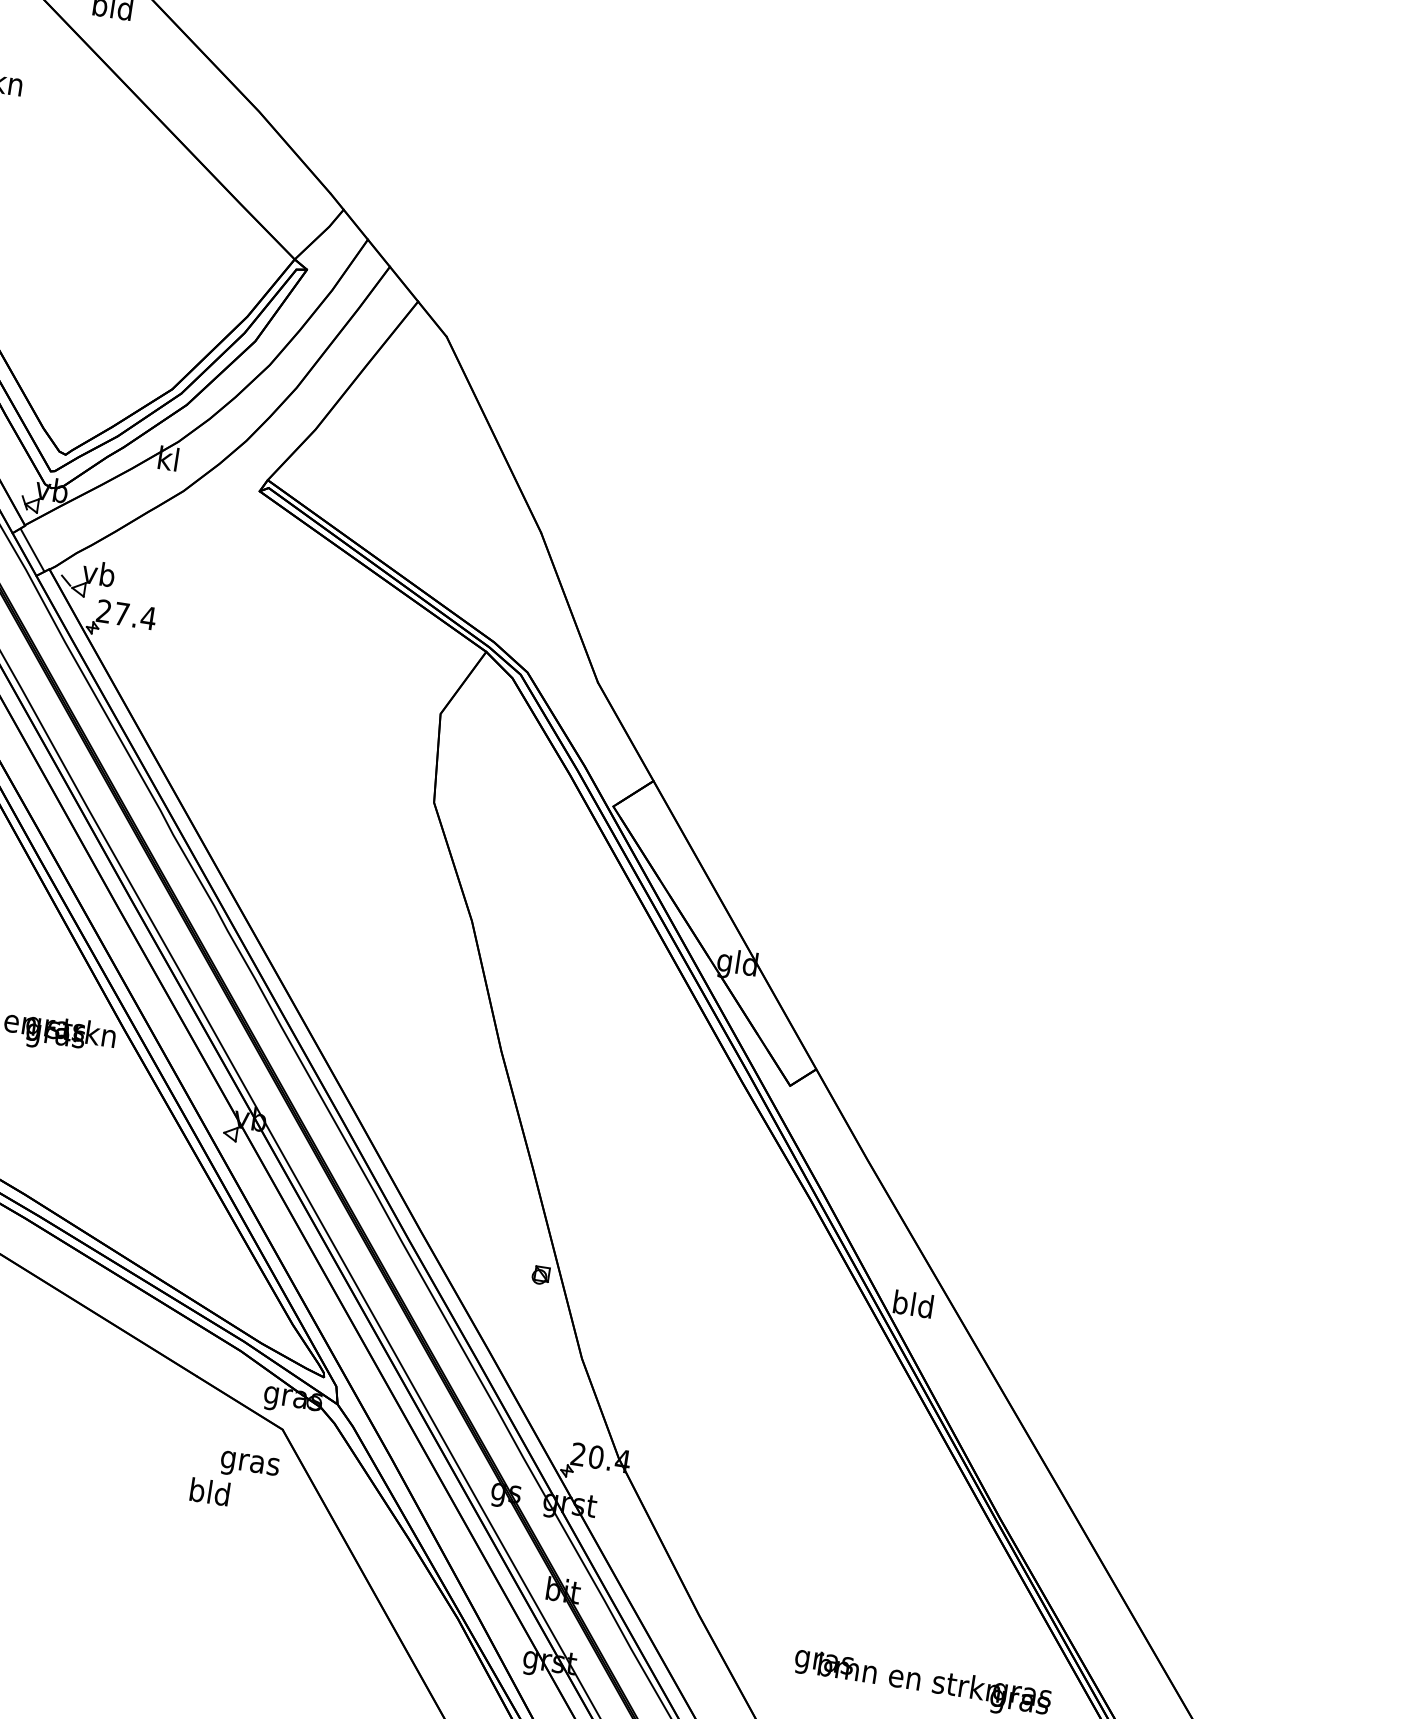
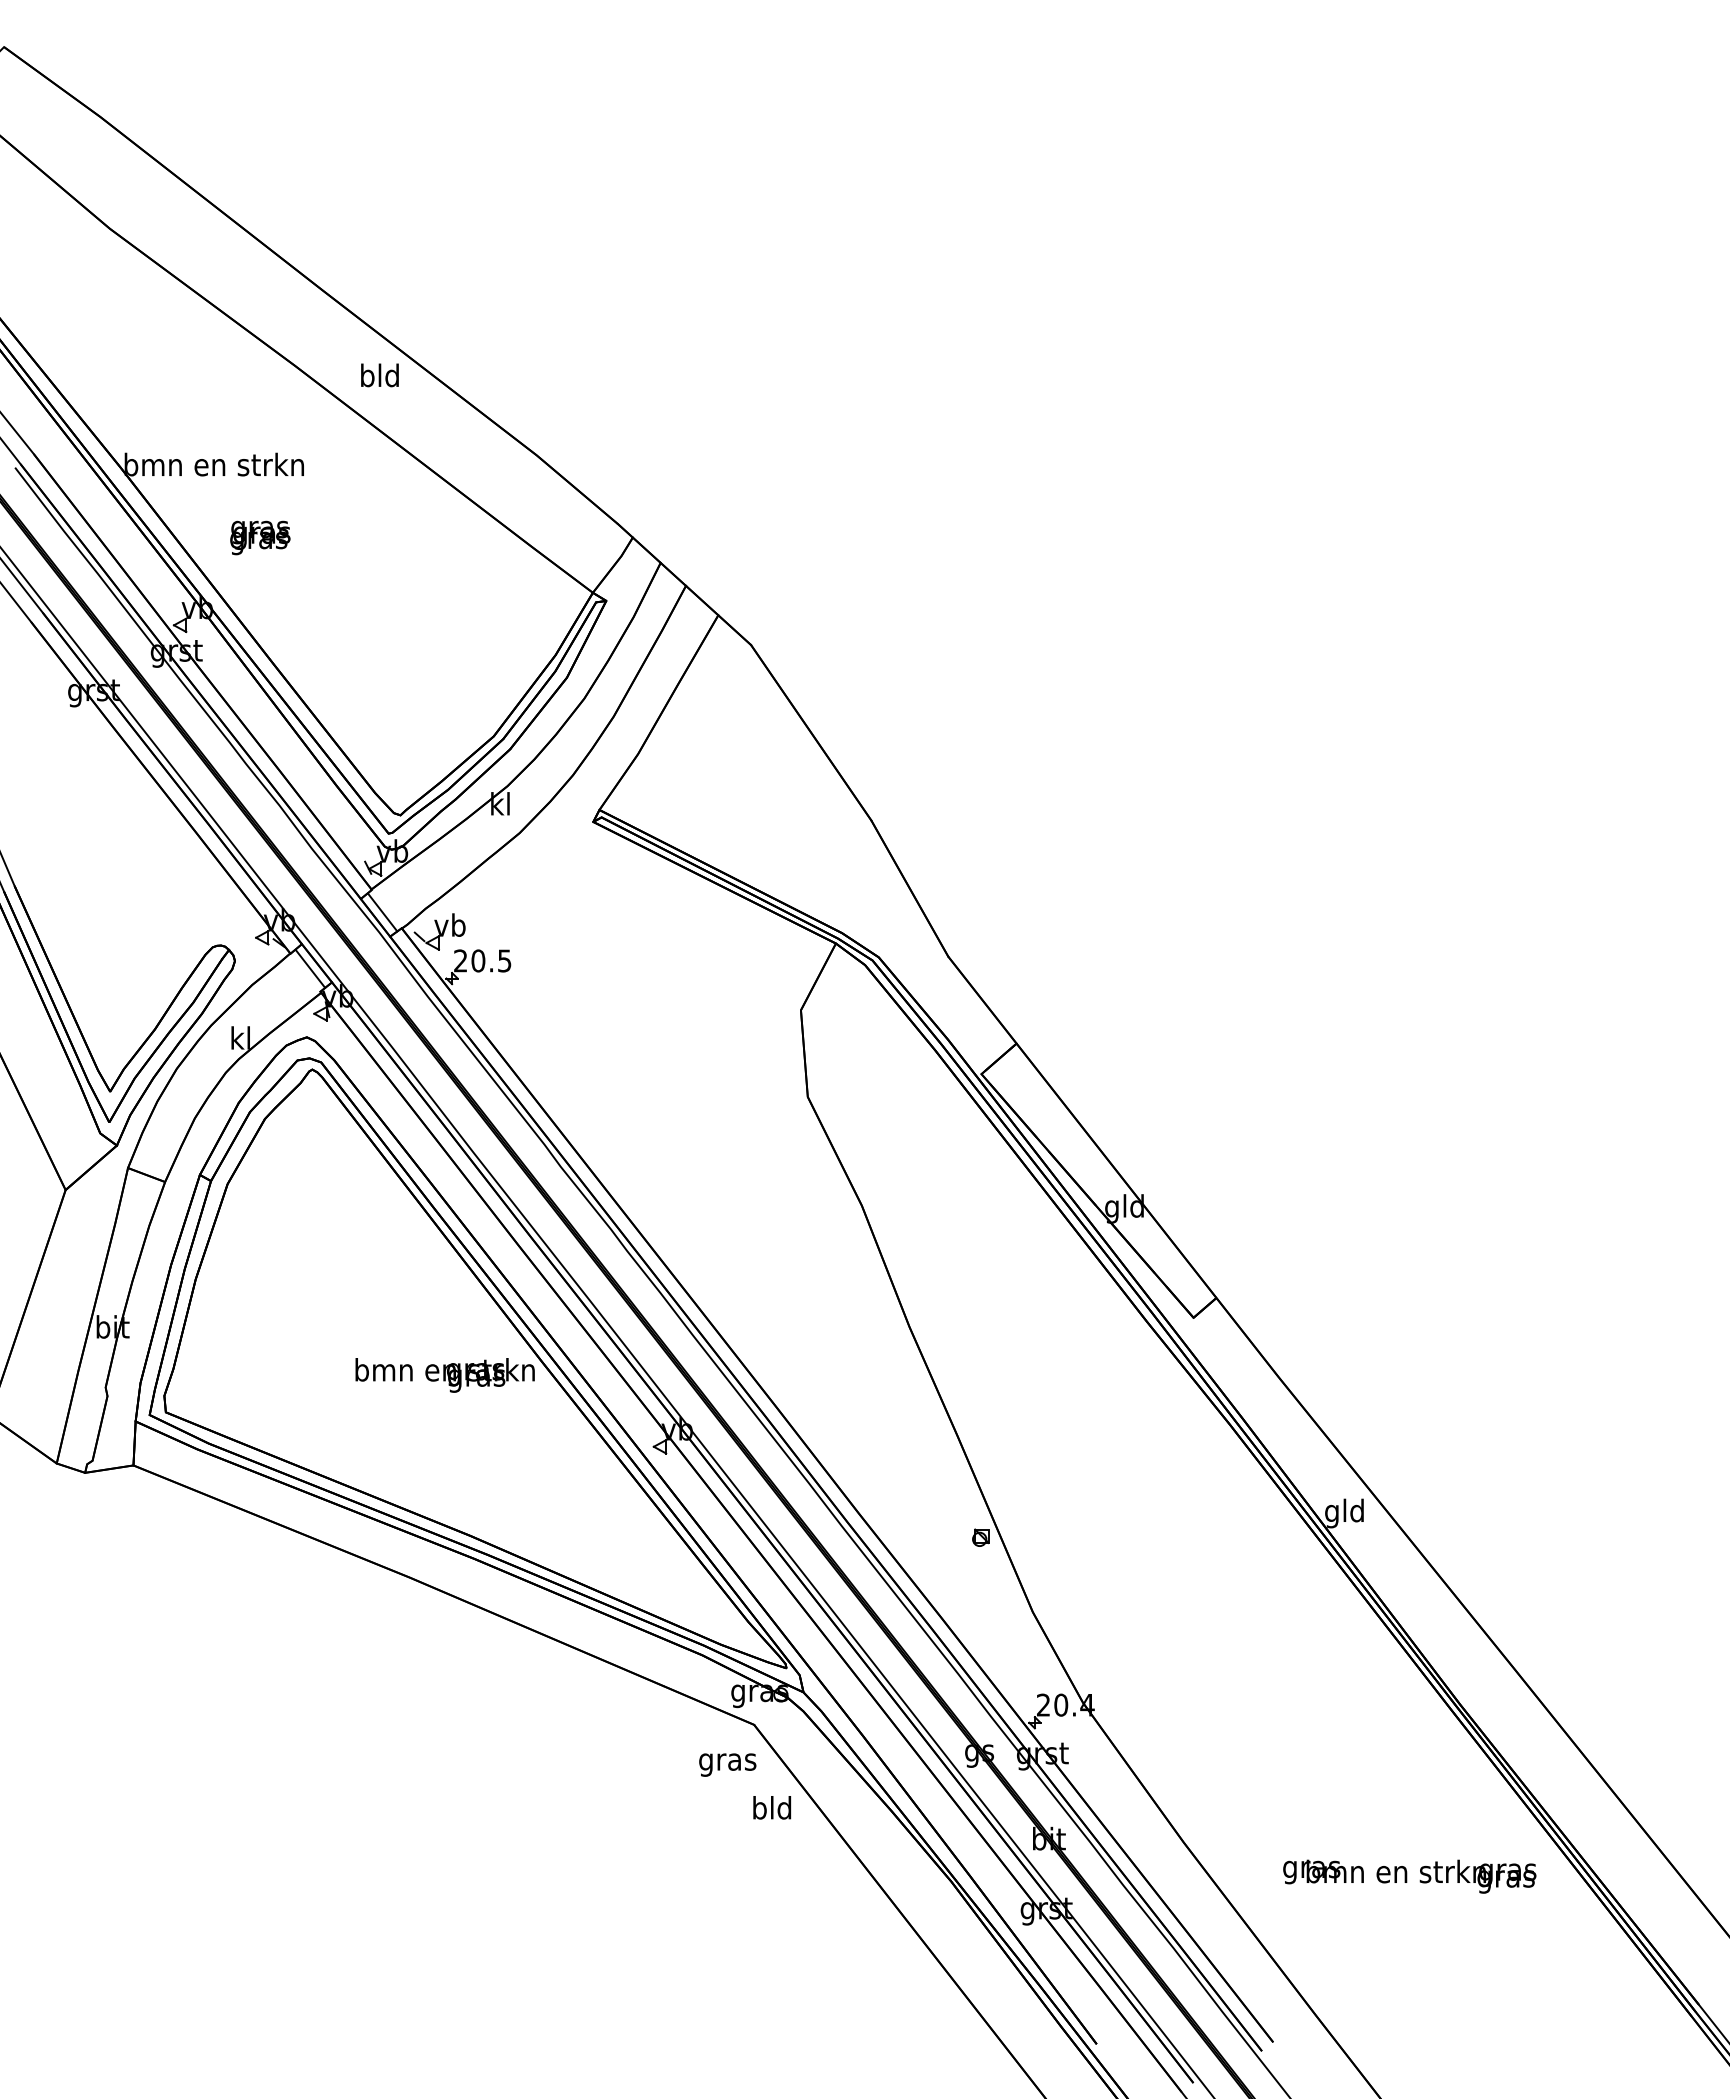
text: (135, 615) -> (491, 960), 27.4 -> 20.5
text: (900, 1305) -> (1332, 1513), bld -> gld
text: (210, 1491) -> (772, 1807), moved

